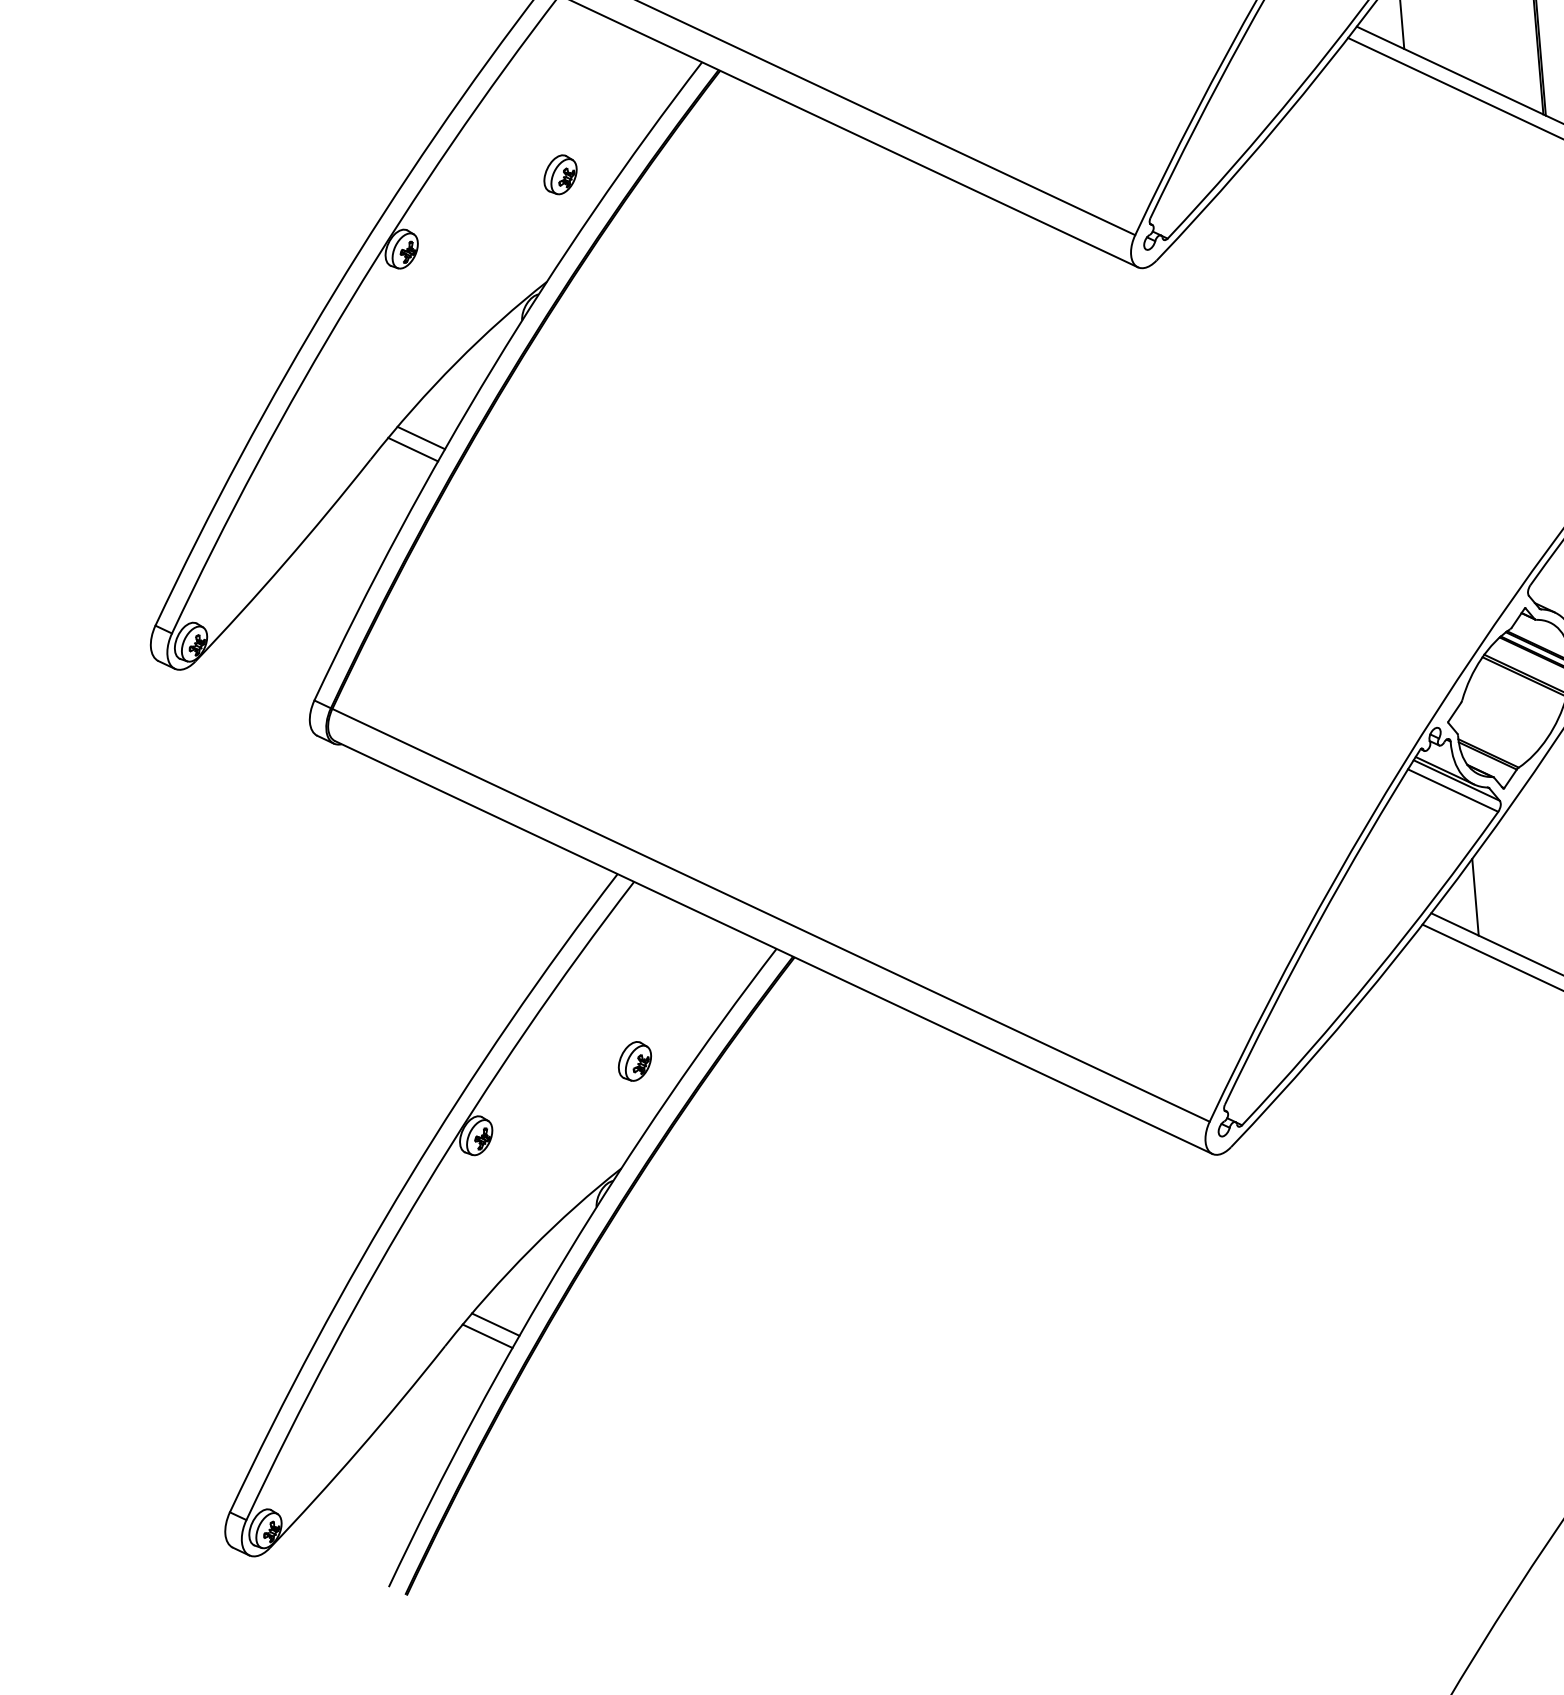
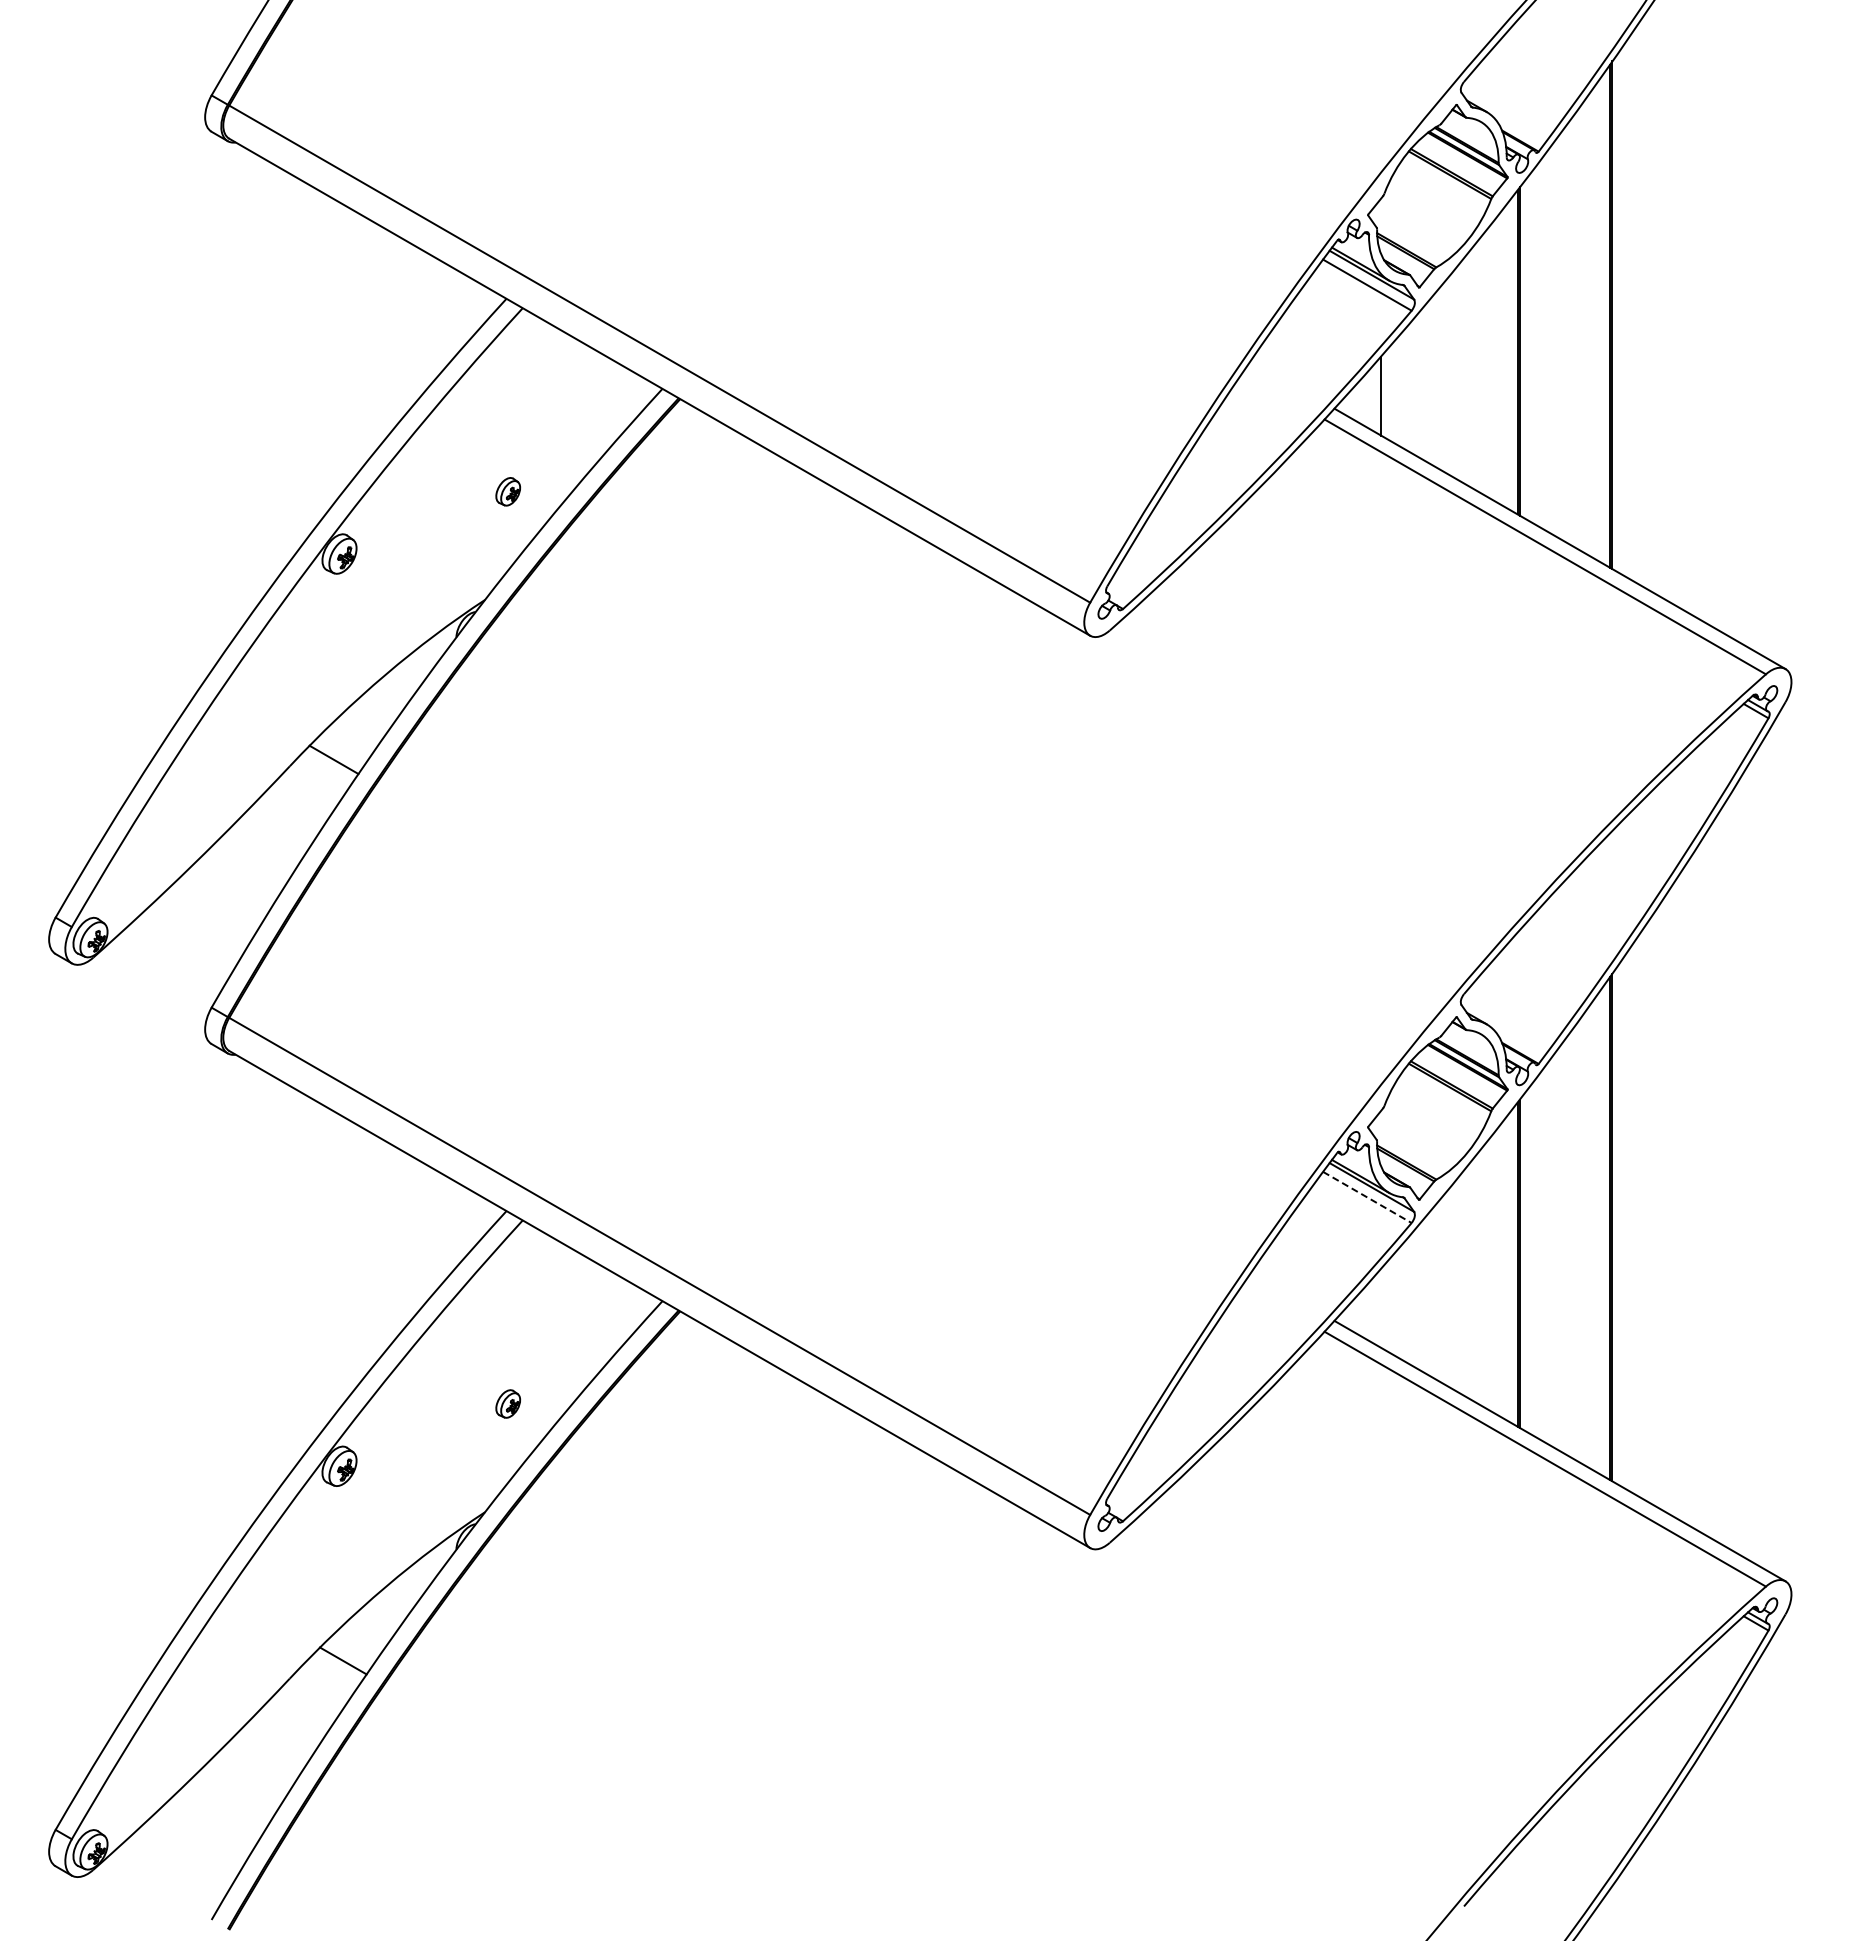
part: (560, 174) -> (508, 491), size x0.7
line: (421, 437) -> (343, 748), removed
line: (1453, 790) -> (1367, 1197), solid -> dashed
line: (1475, 896) -> (1381, 1307), removed
part: (635, 1060) -> (508, 1403), size x0.7
line: (487, 1336) -> (333, 1672), removed

